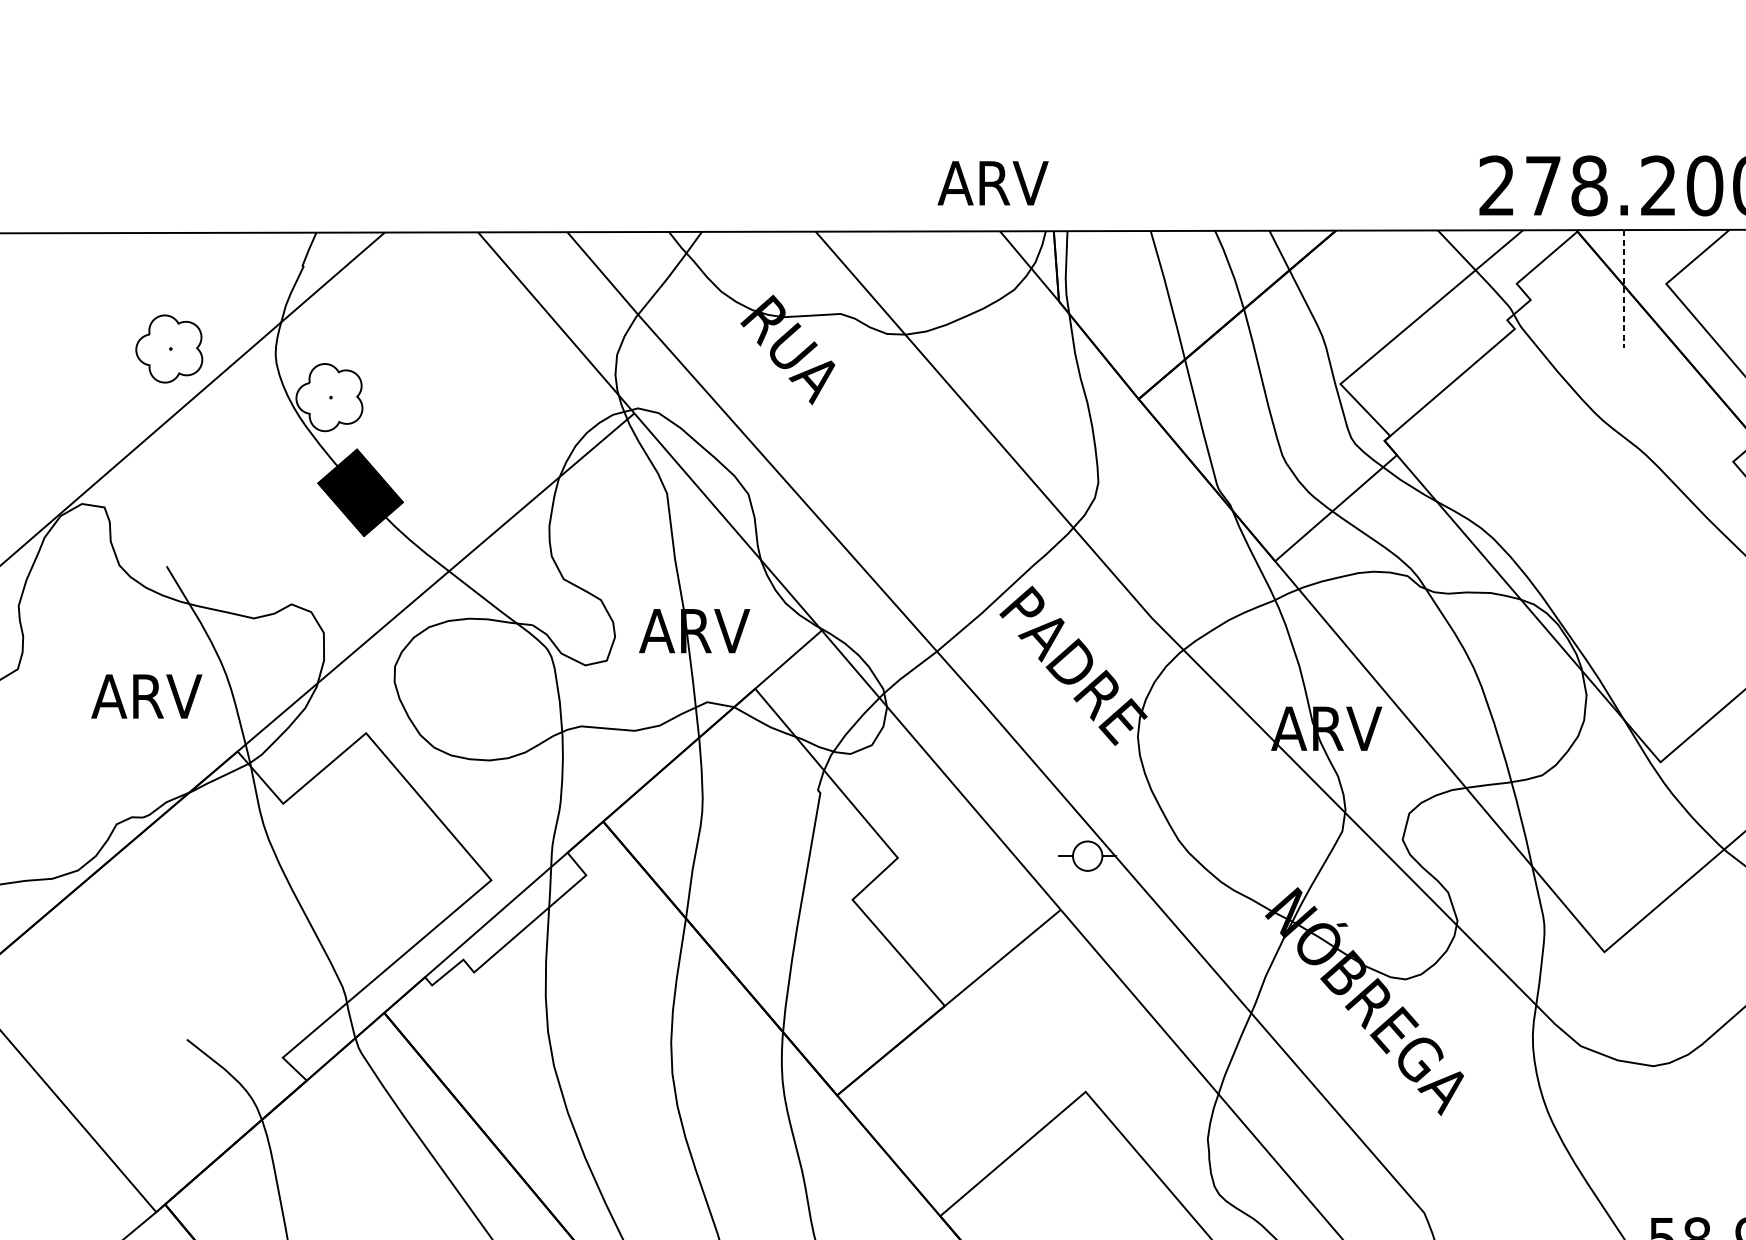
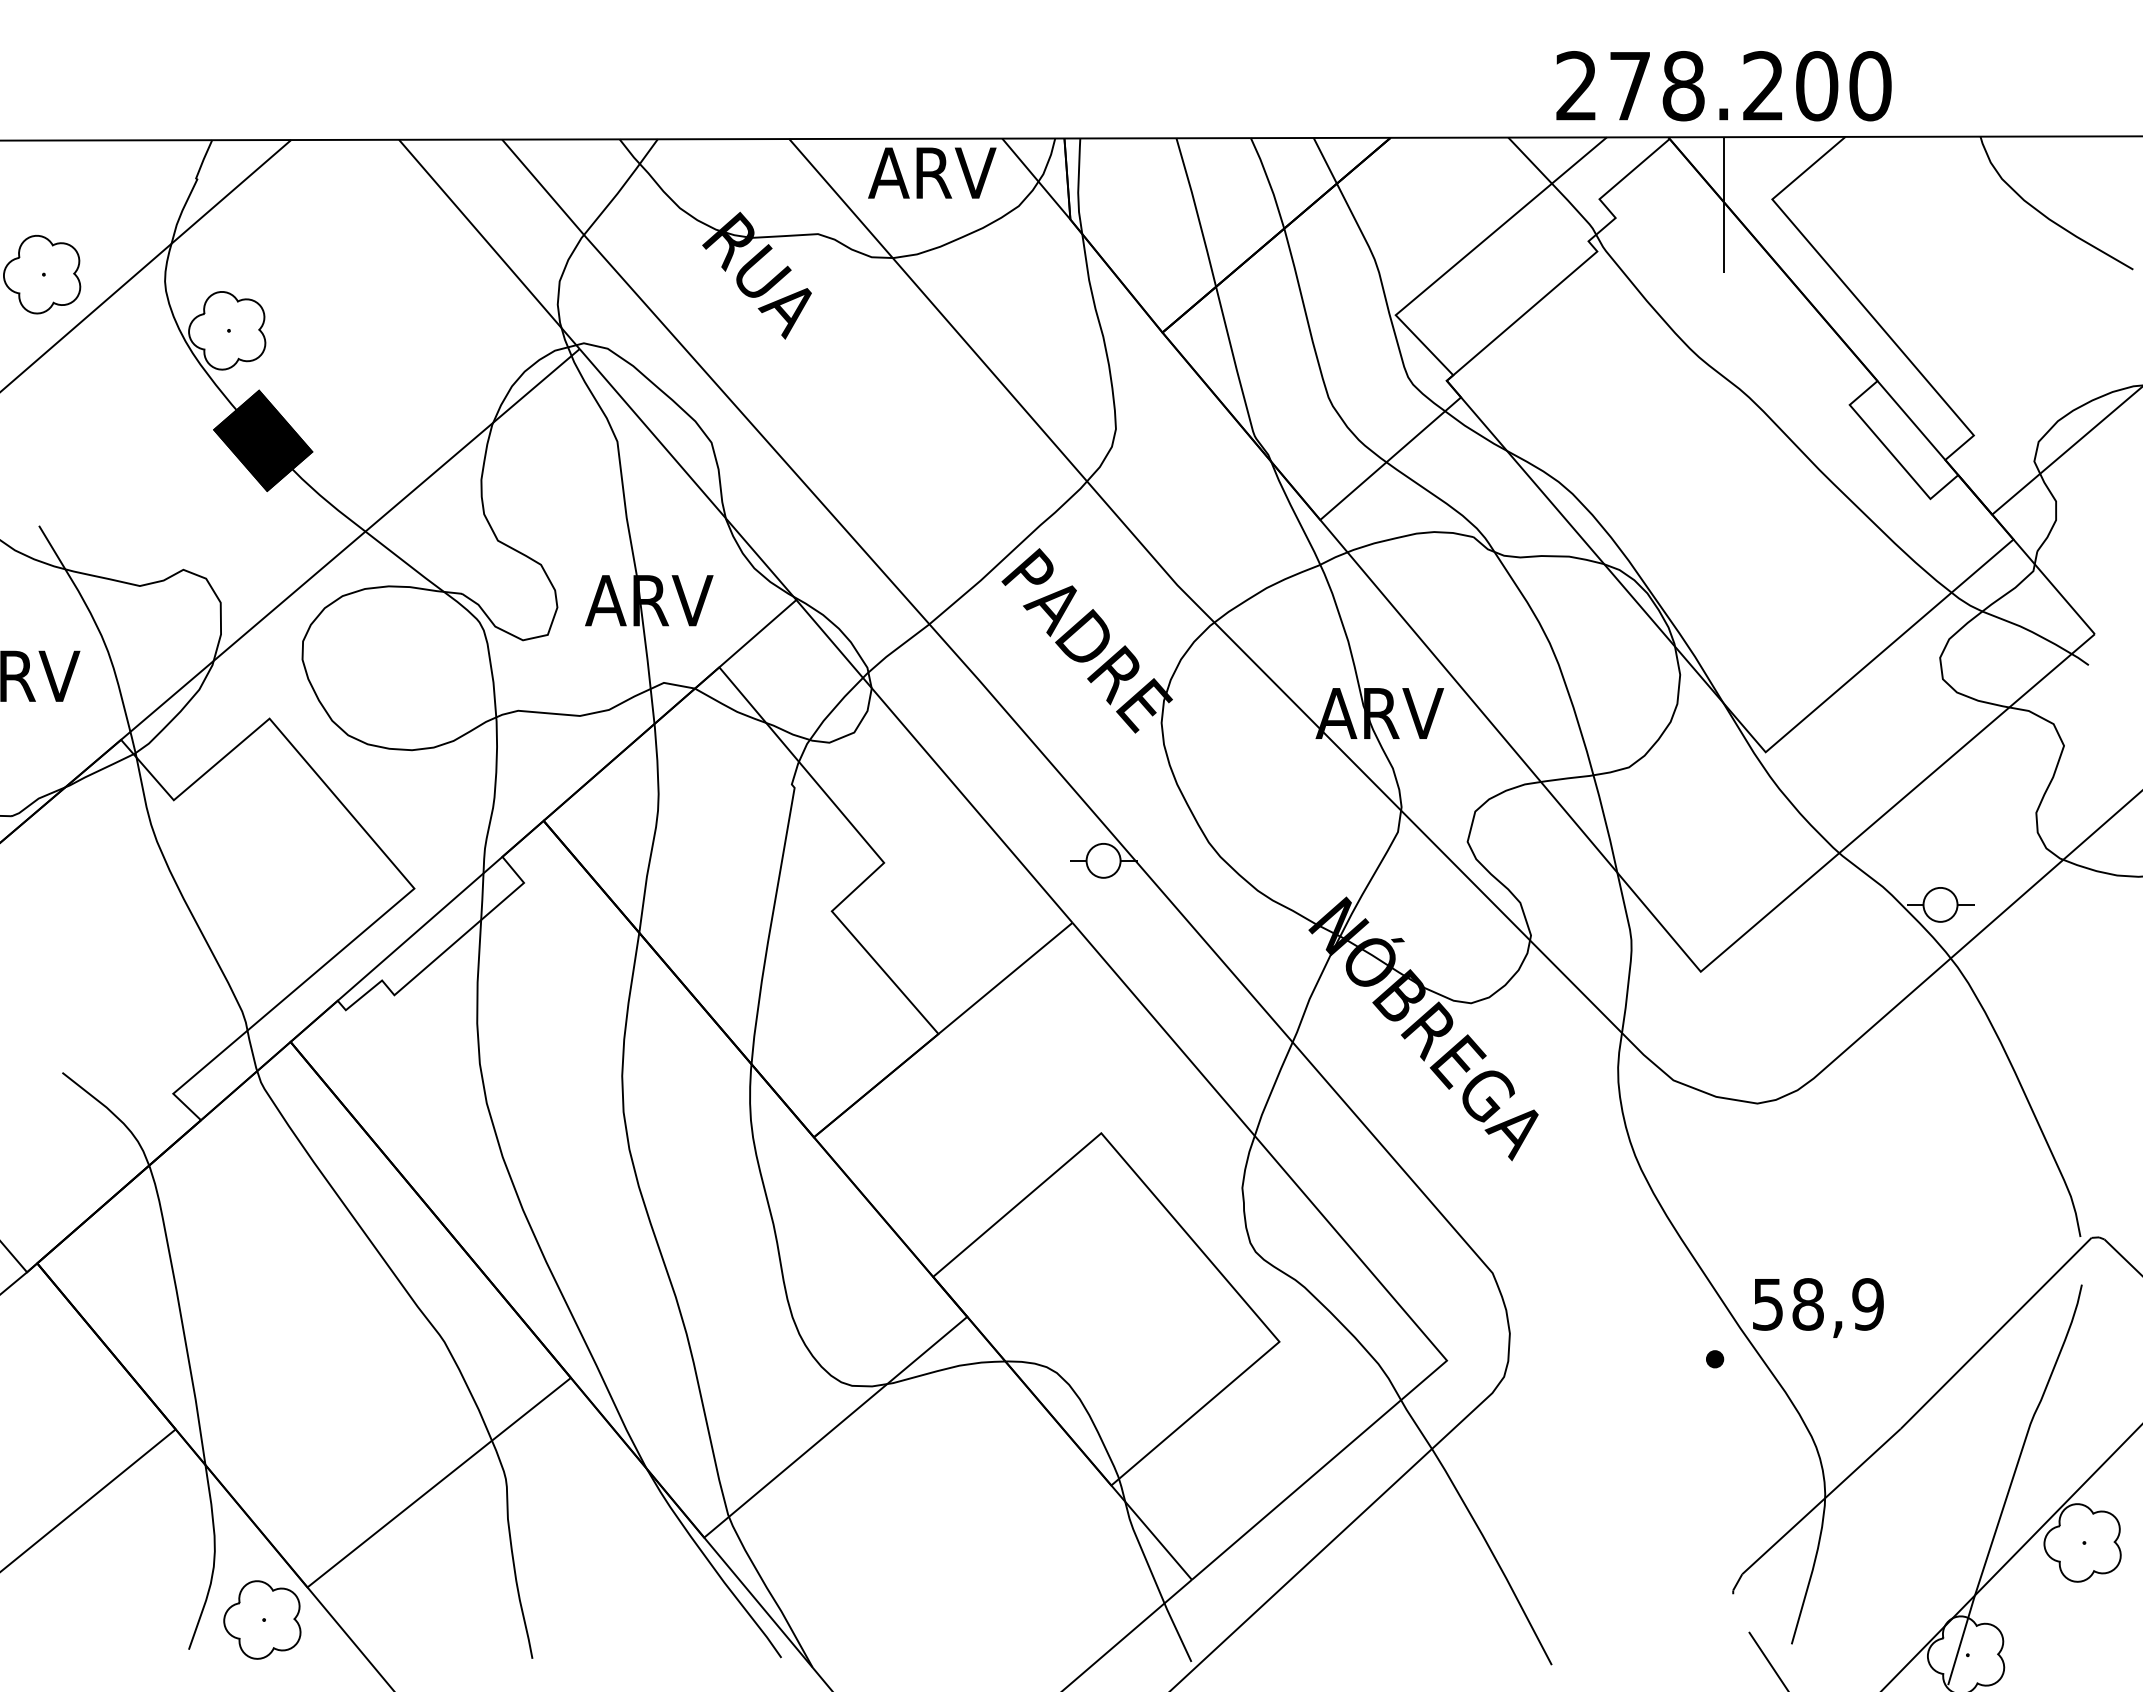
text: (993, 182) -> (932, 172), moved
line: (1624, 289) -> (1723, 205), dashed -> solid

